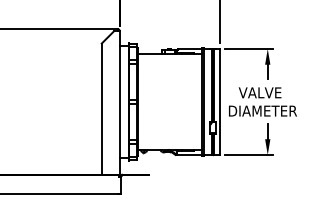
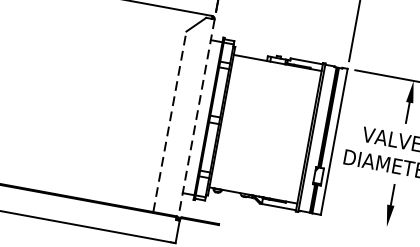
line: (120, 104) -> (196, 120), solid -> dashed
line: (101, 109) -> (169, 122), solid -> dashed
line: (249, 155) -> (361, 223), removed

